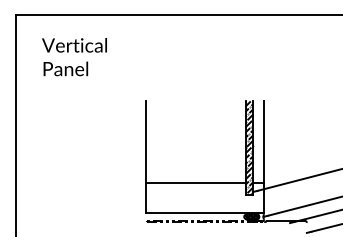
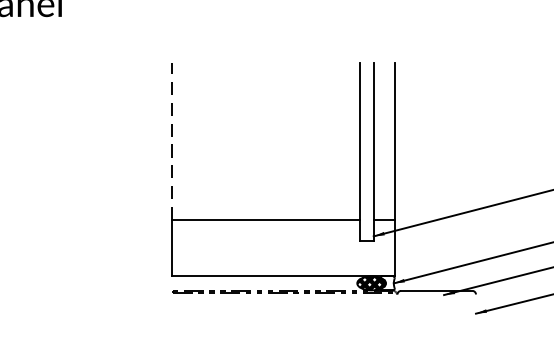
line: (146, 141) -> (172, 140), solid -> dashed
hatch: (248, 147) -> (365, 151), removed

